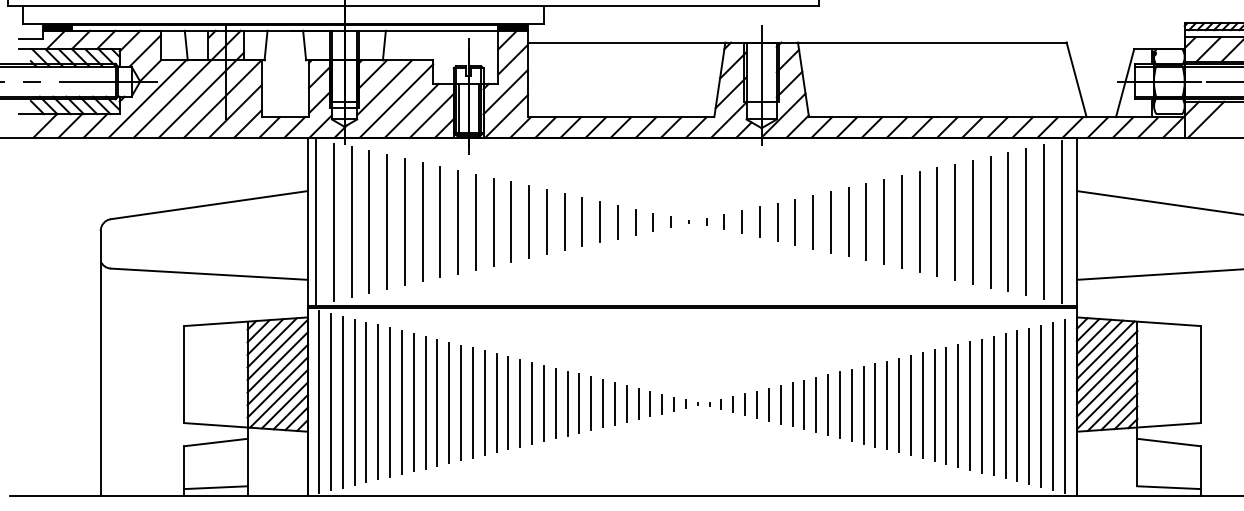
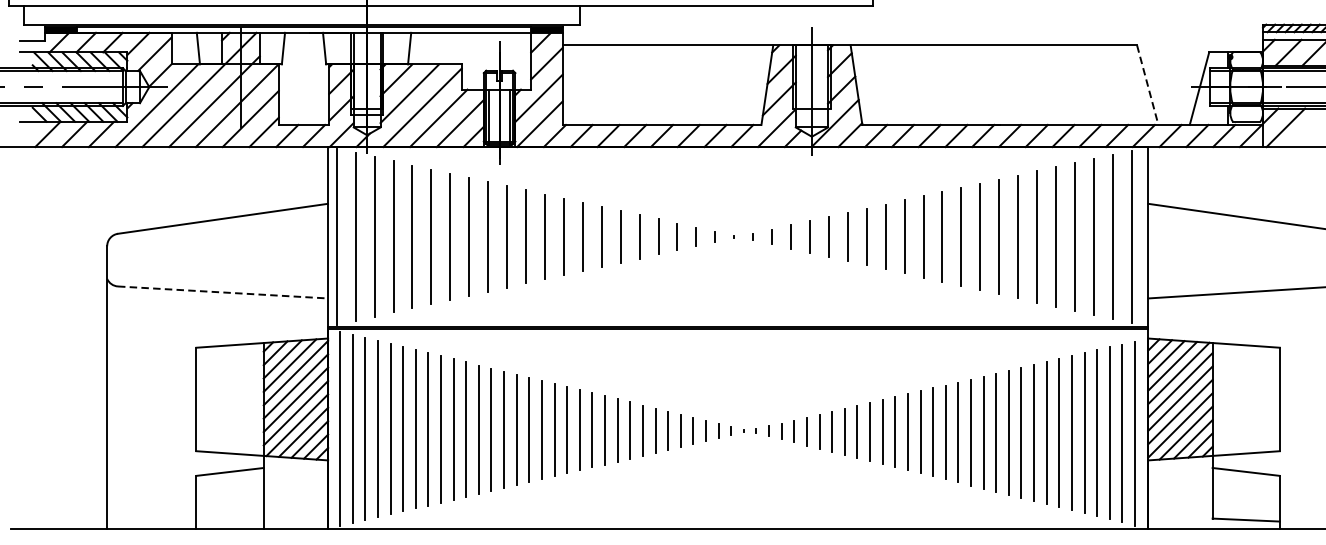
line: (1076, 79) -> (1147, 84), solid -> dashed
line: (209, 274) -> (223, 292), solid -> dashed
line: (215, 487) -> (229, 519), removed

